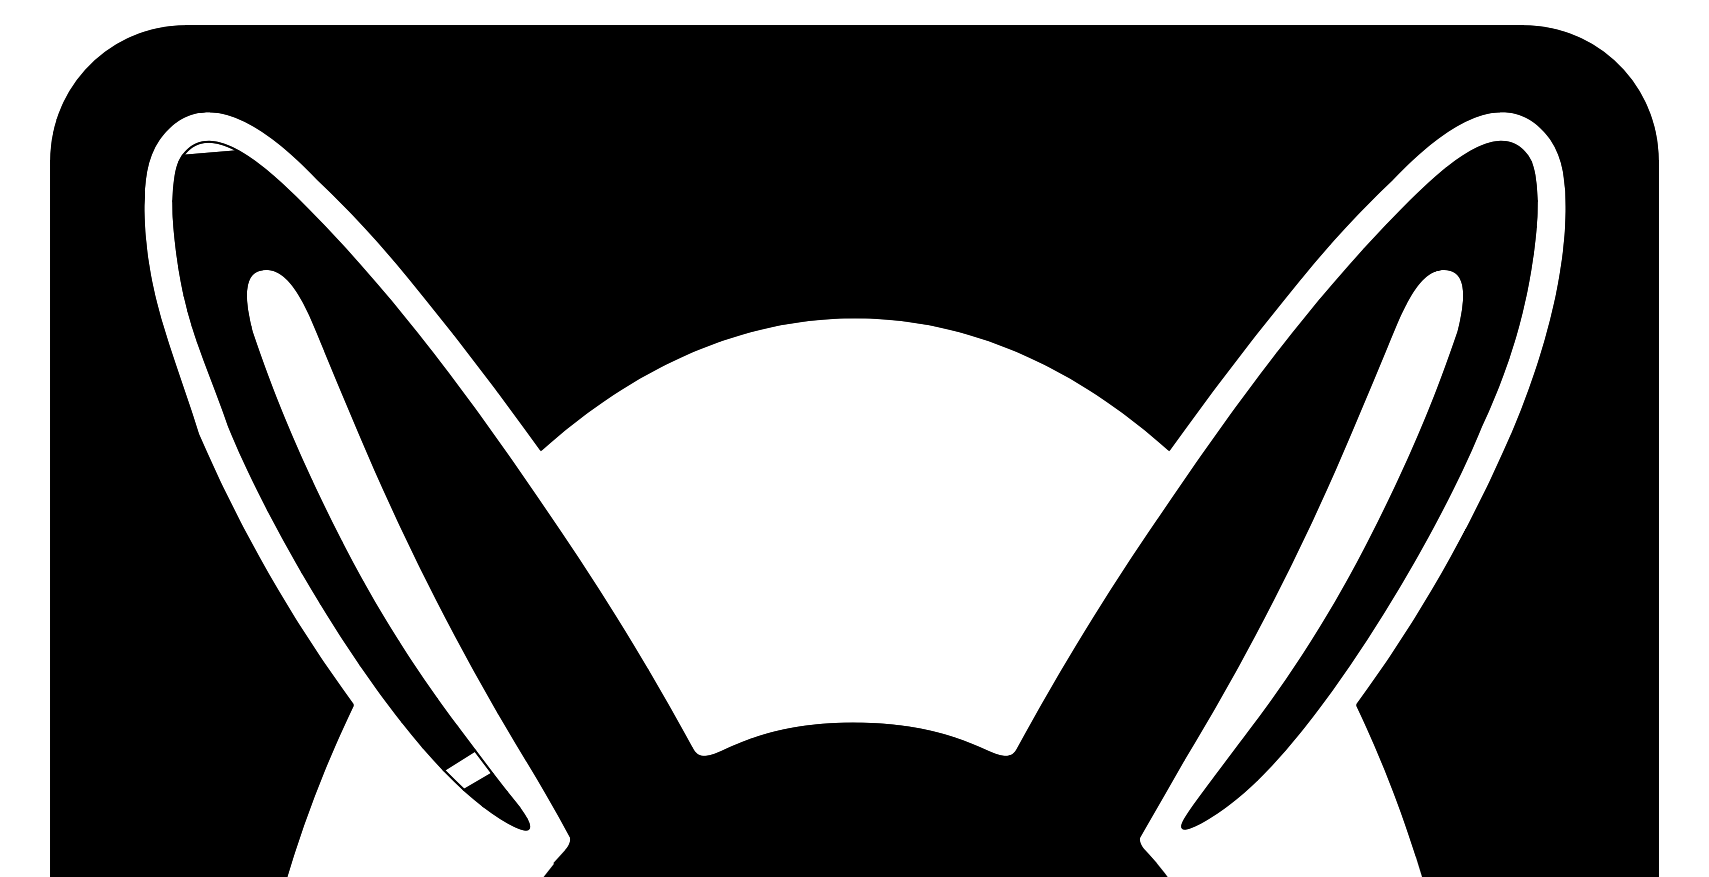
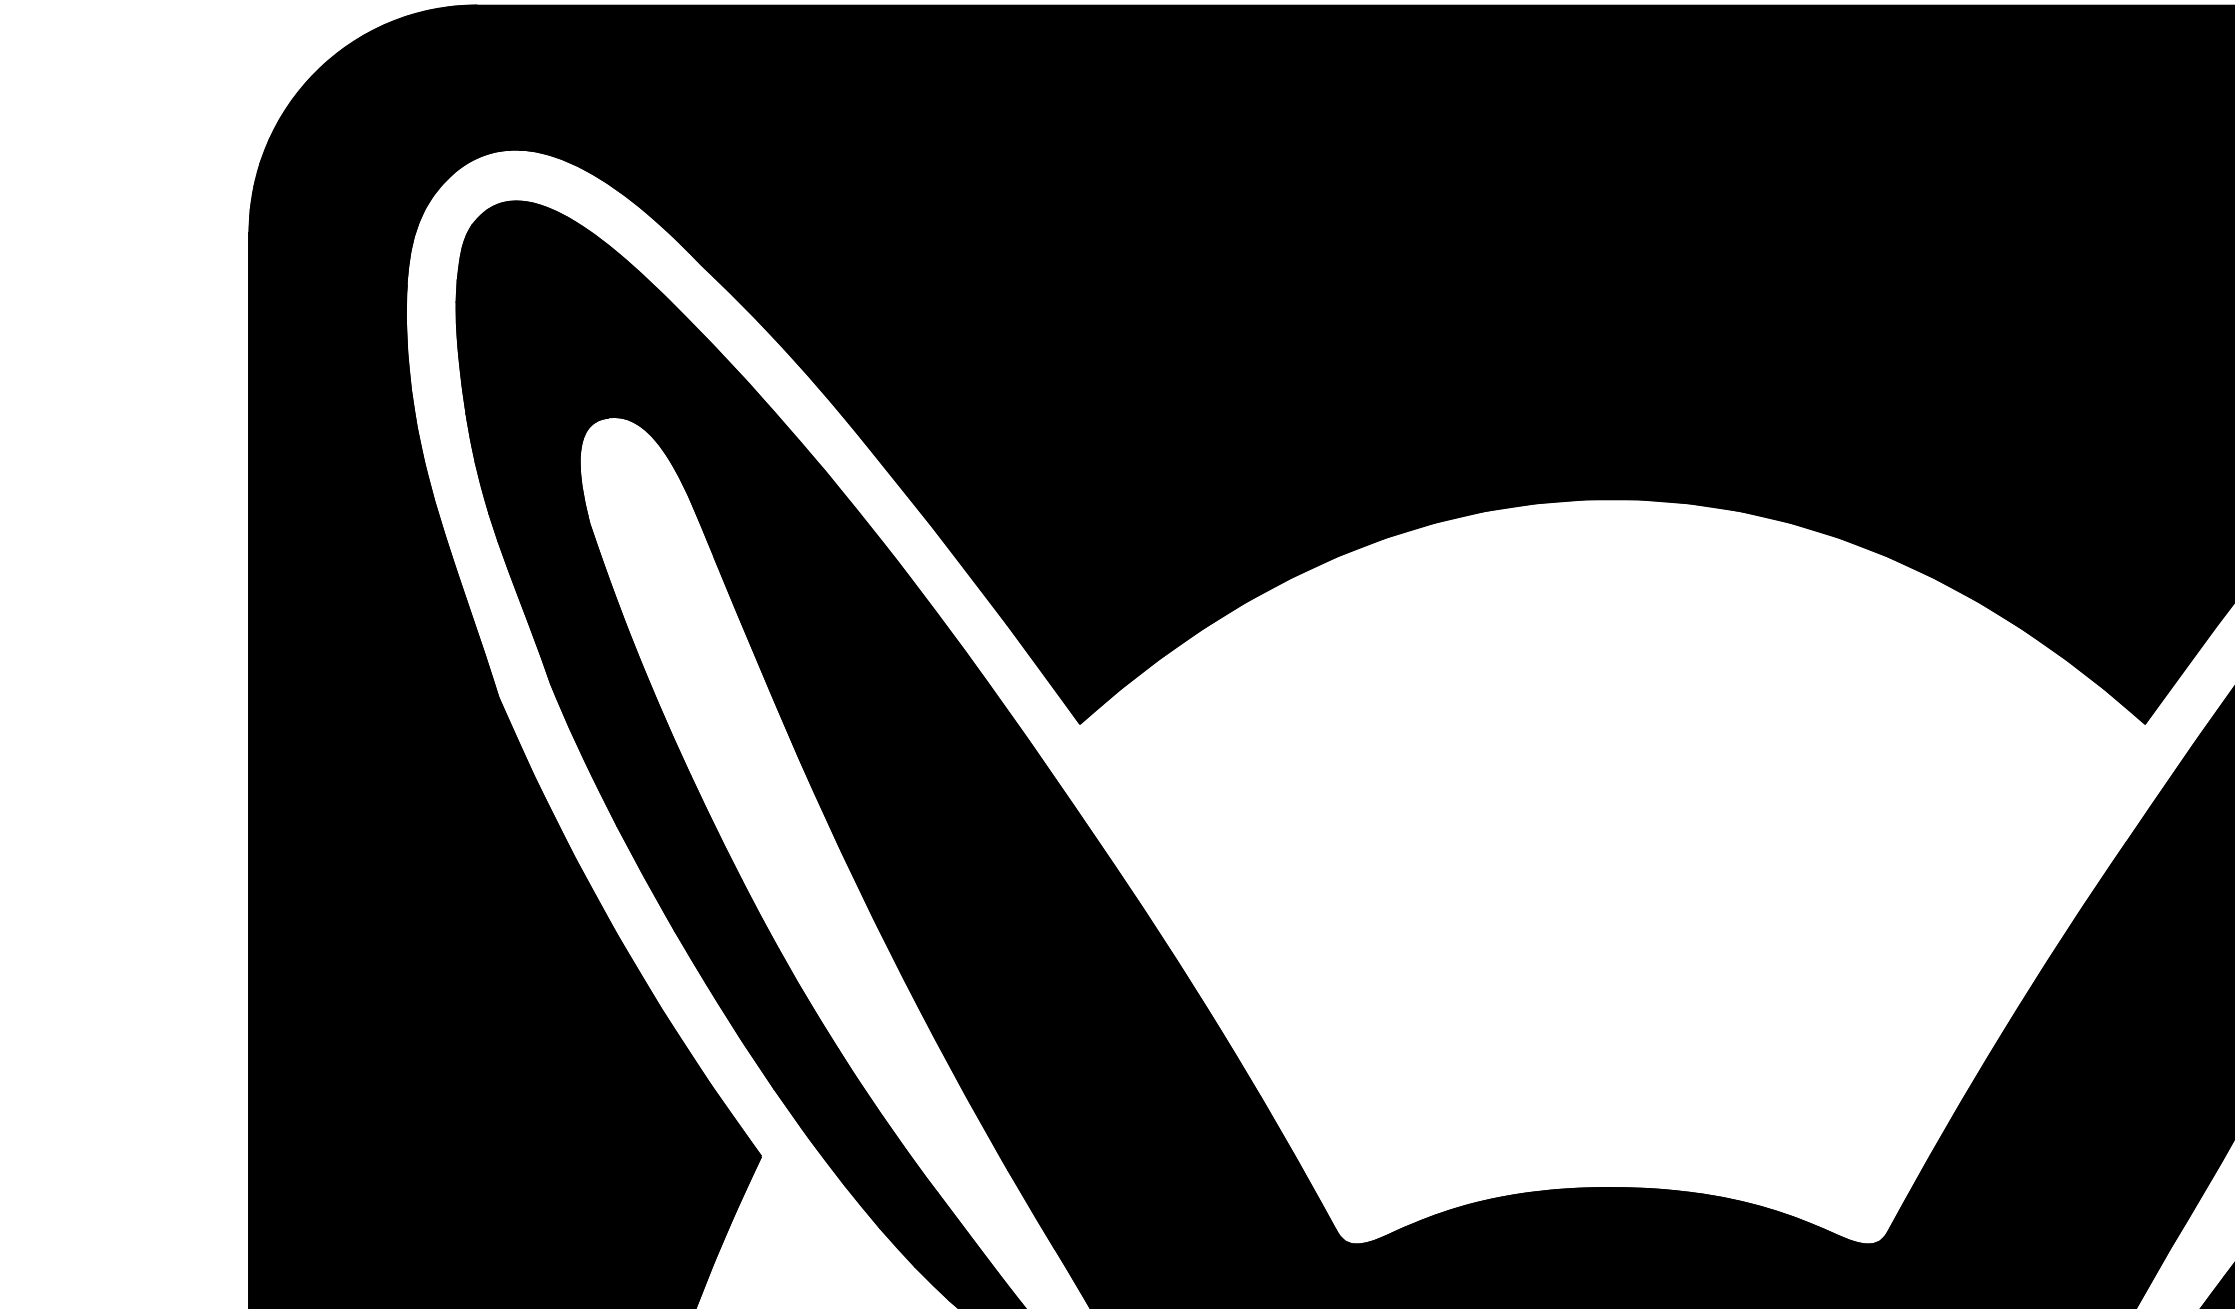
fill: (210, 148) -> (519, 212), added
fill: (467, 769) -> (955, 1265), added

